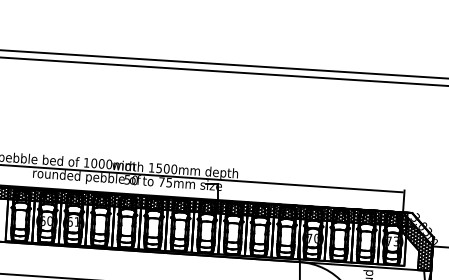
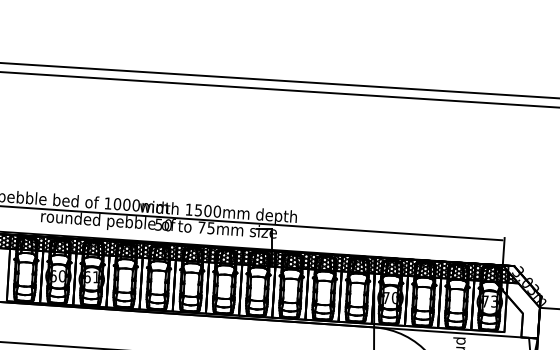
hatch: (414, 247) -> (517, 309), removed

